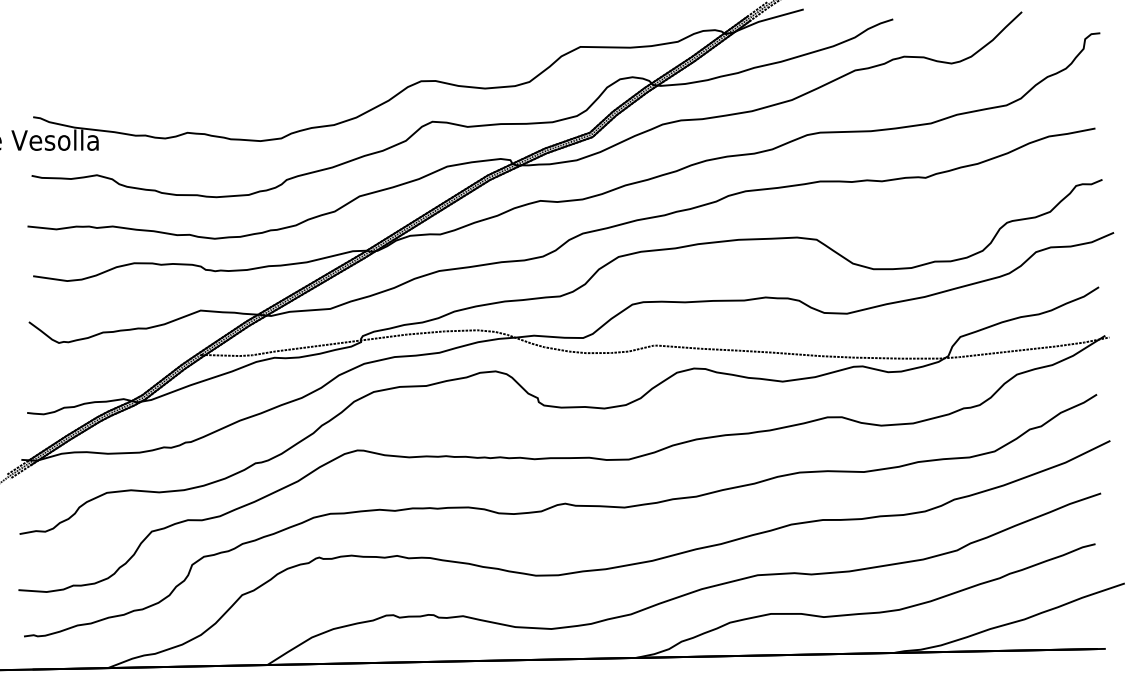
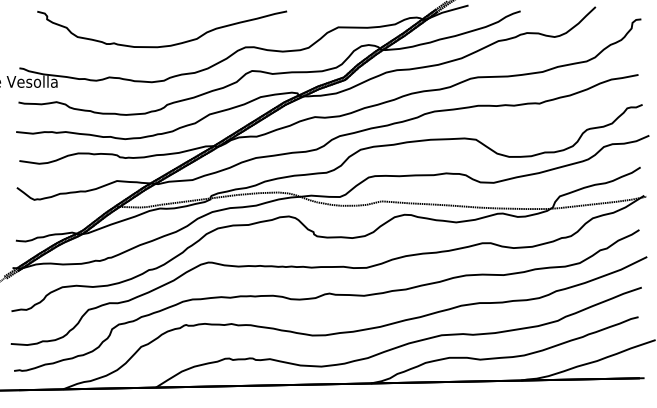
part: (278, 78) -> (162, 45), added

